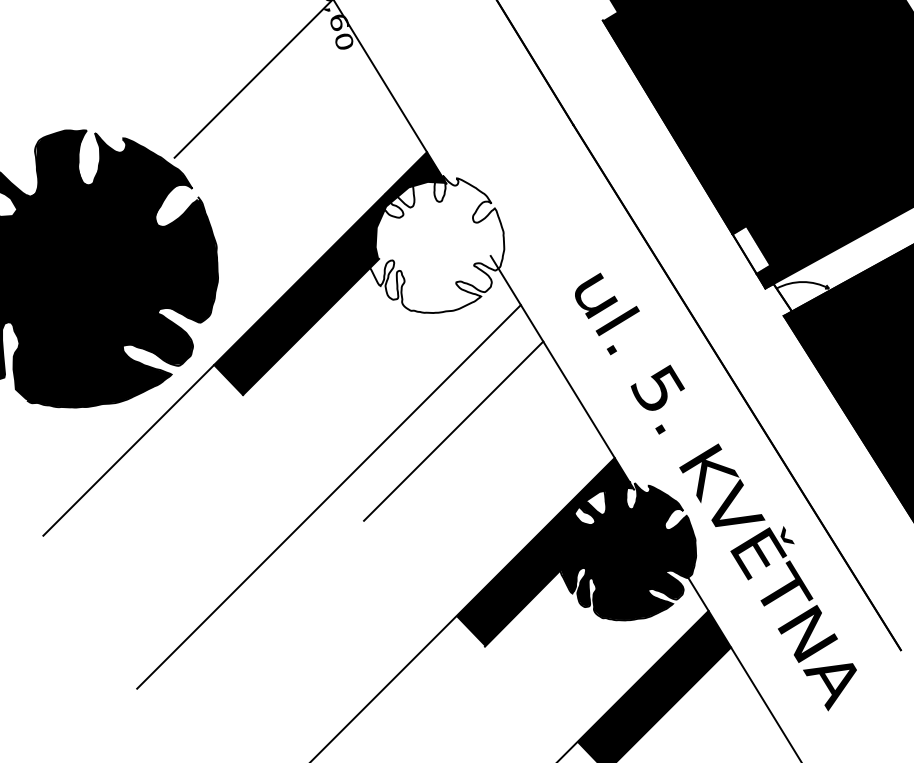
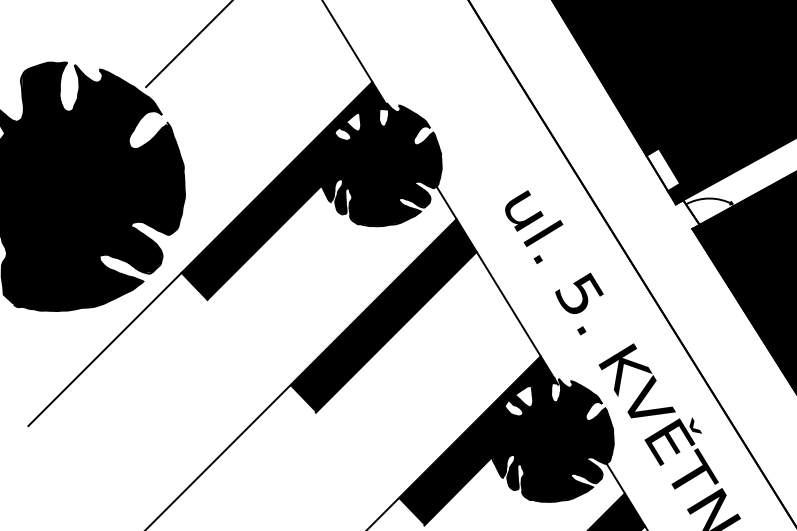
fill: (434, 243) -> (379, 163), added
fill: (439, 412) -> (383, 315), added

